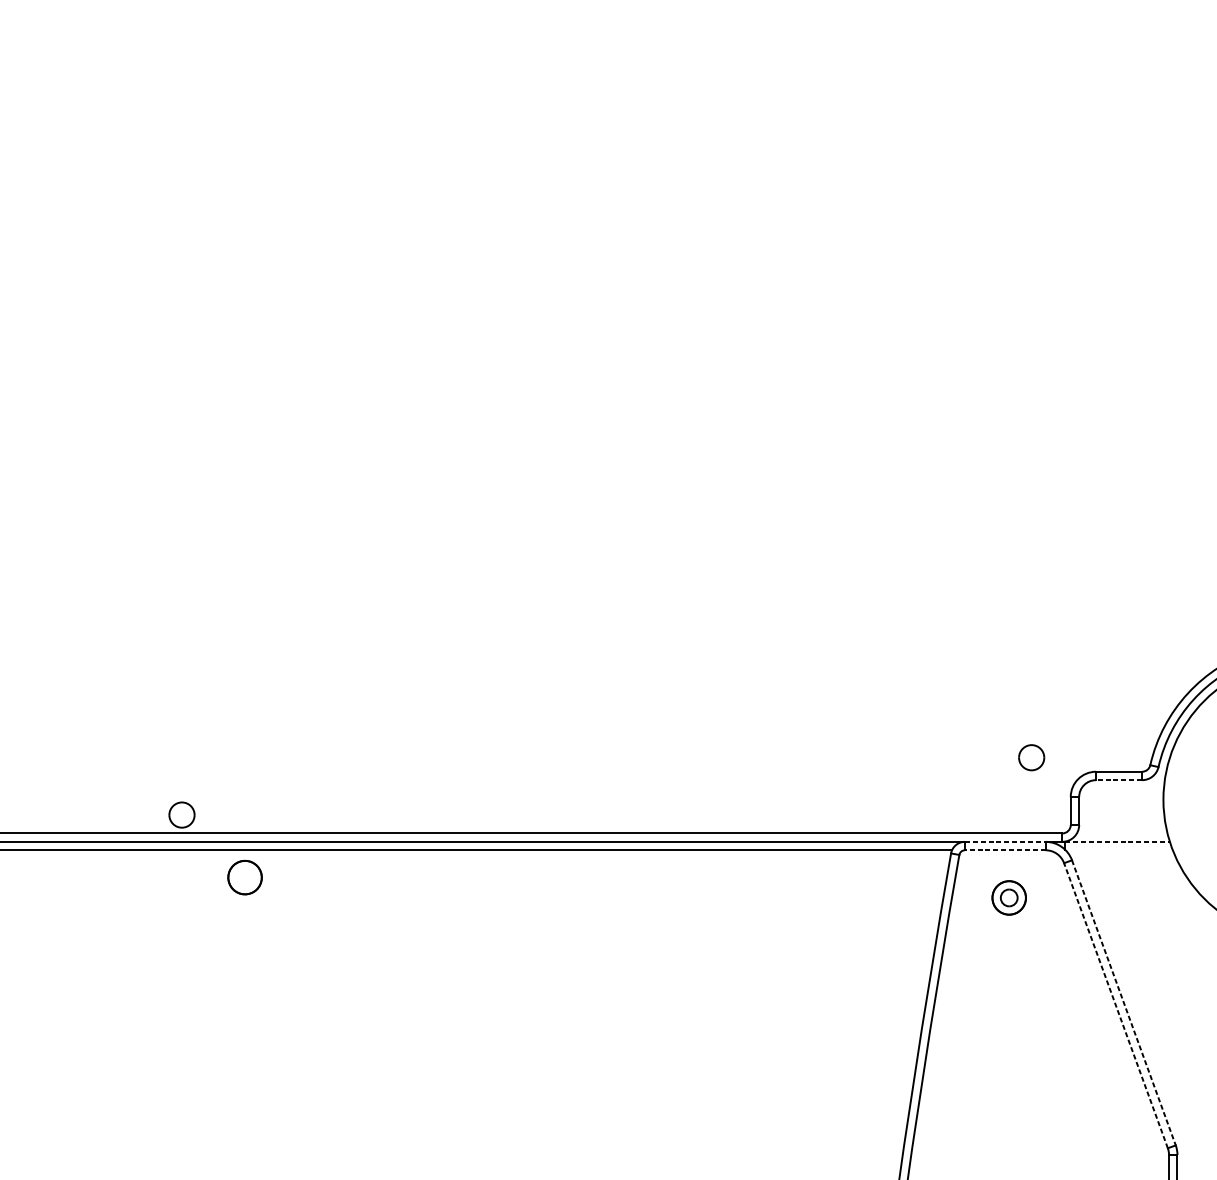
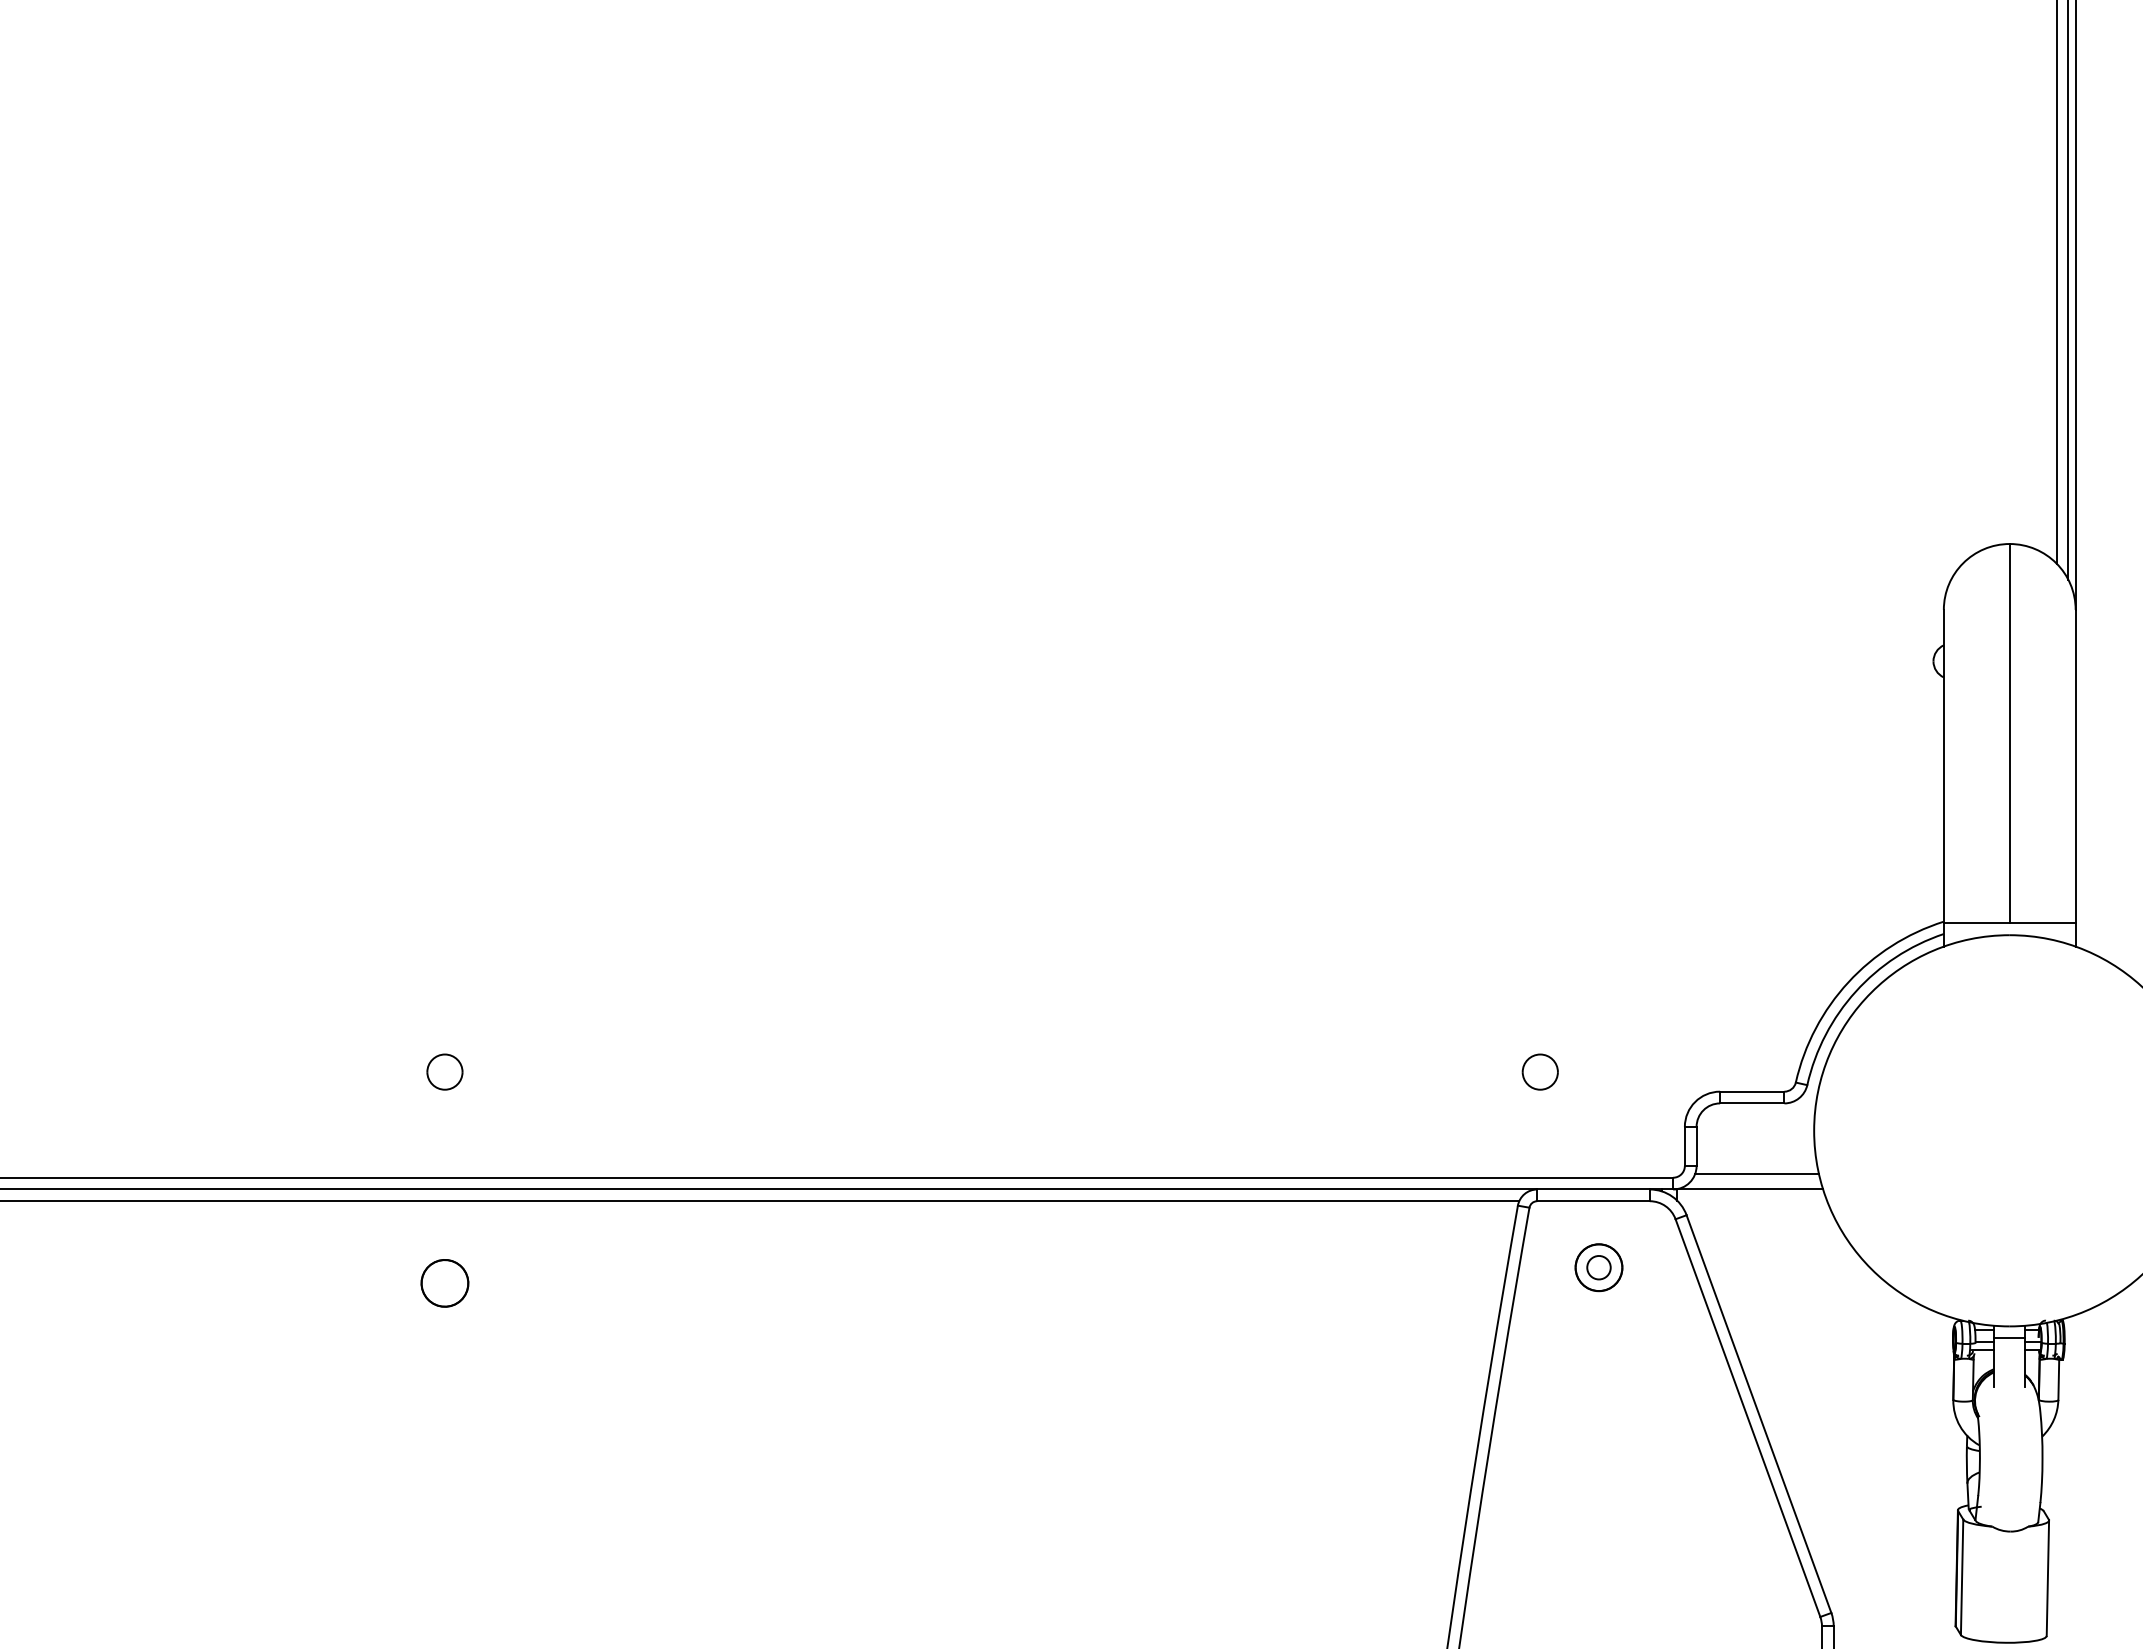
part: (1031, 757) -> (1539, 1071), moved
line: (1118, 780) -> (1751, 1103), dashed -> solid
part: (181, 814) -> (444, 1071), moved
line: (1122, 830) -> (1756, 1173), added
line: (1005, 841) -> (1594, 1189), dashed -> solid
line: (1117, 841) -> (1750, 1189), dashed -> solid
line: (1005, 850) -> (1593, 1201), dashed -> solid
part: (244, 877) -> (444, 1283), moved
line: (1123, 1003) -> (1758, 1414), dashed -> solid
line: (1115, 1006) -> (1747, 1418), dashed -> solid

